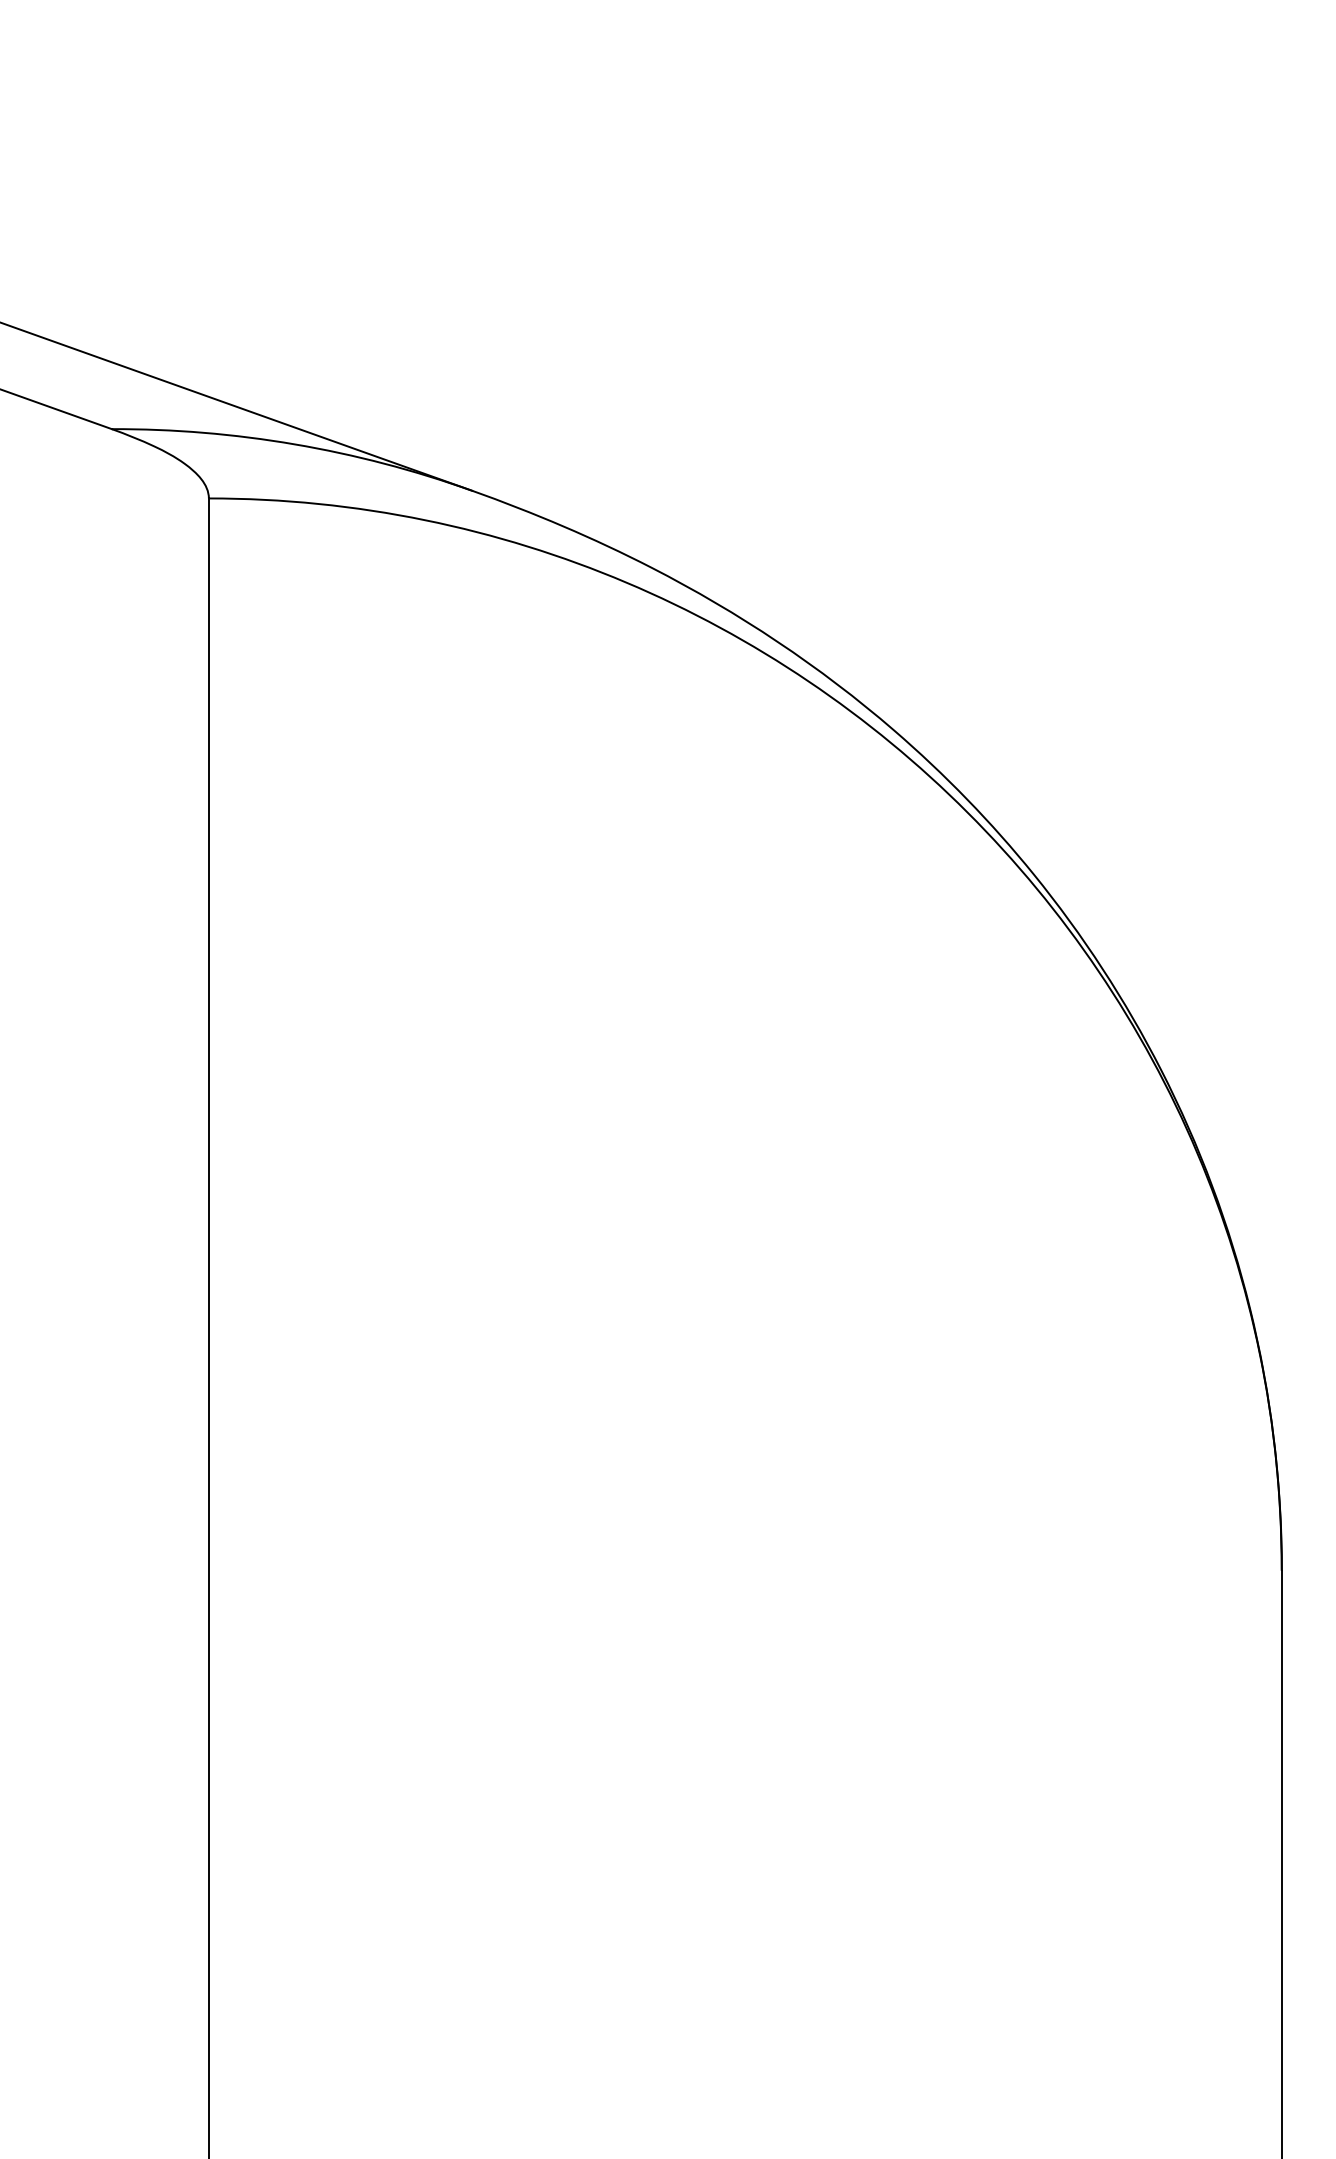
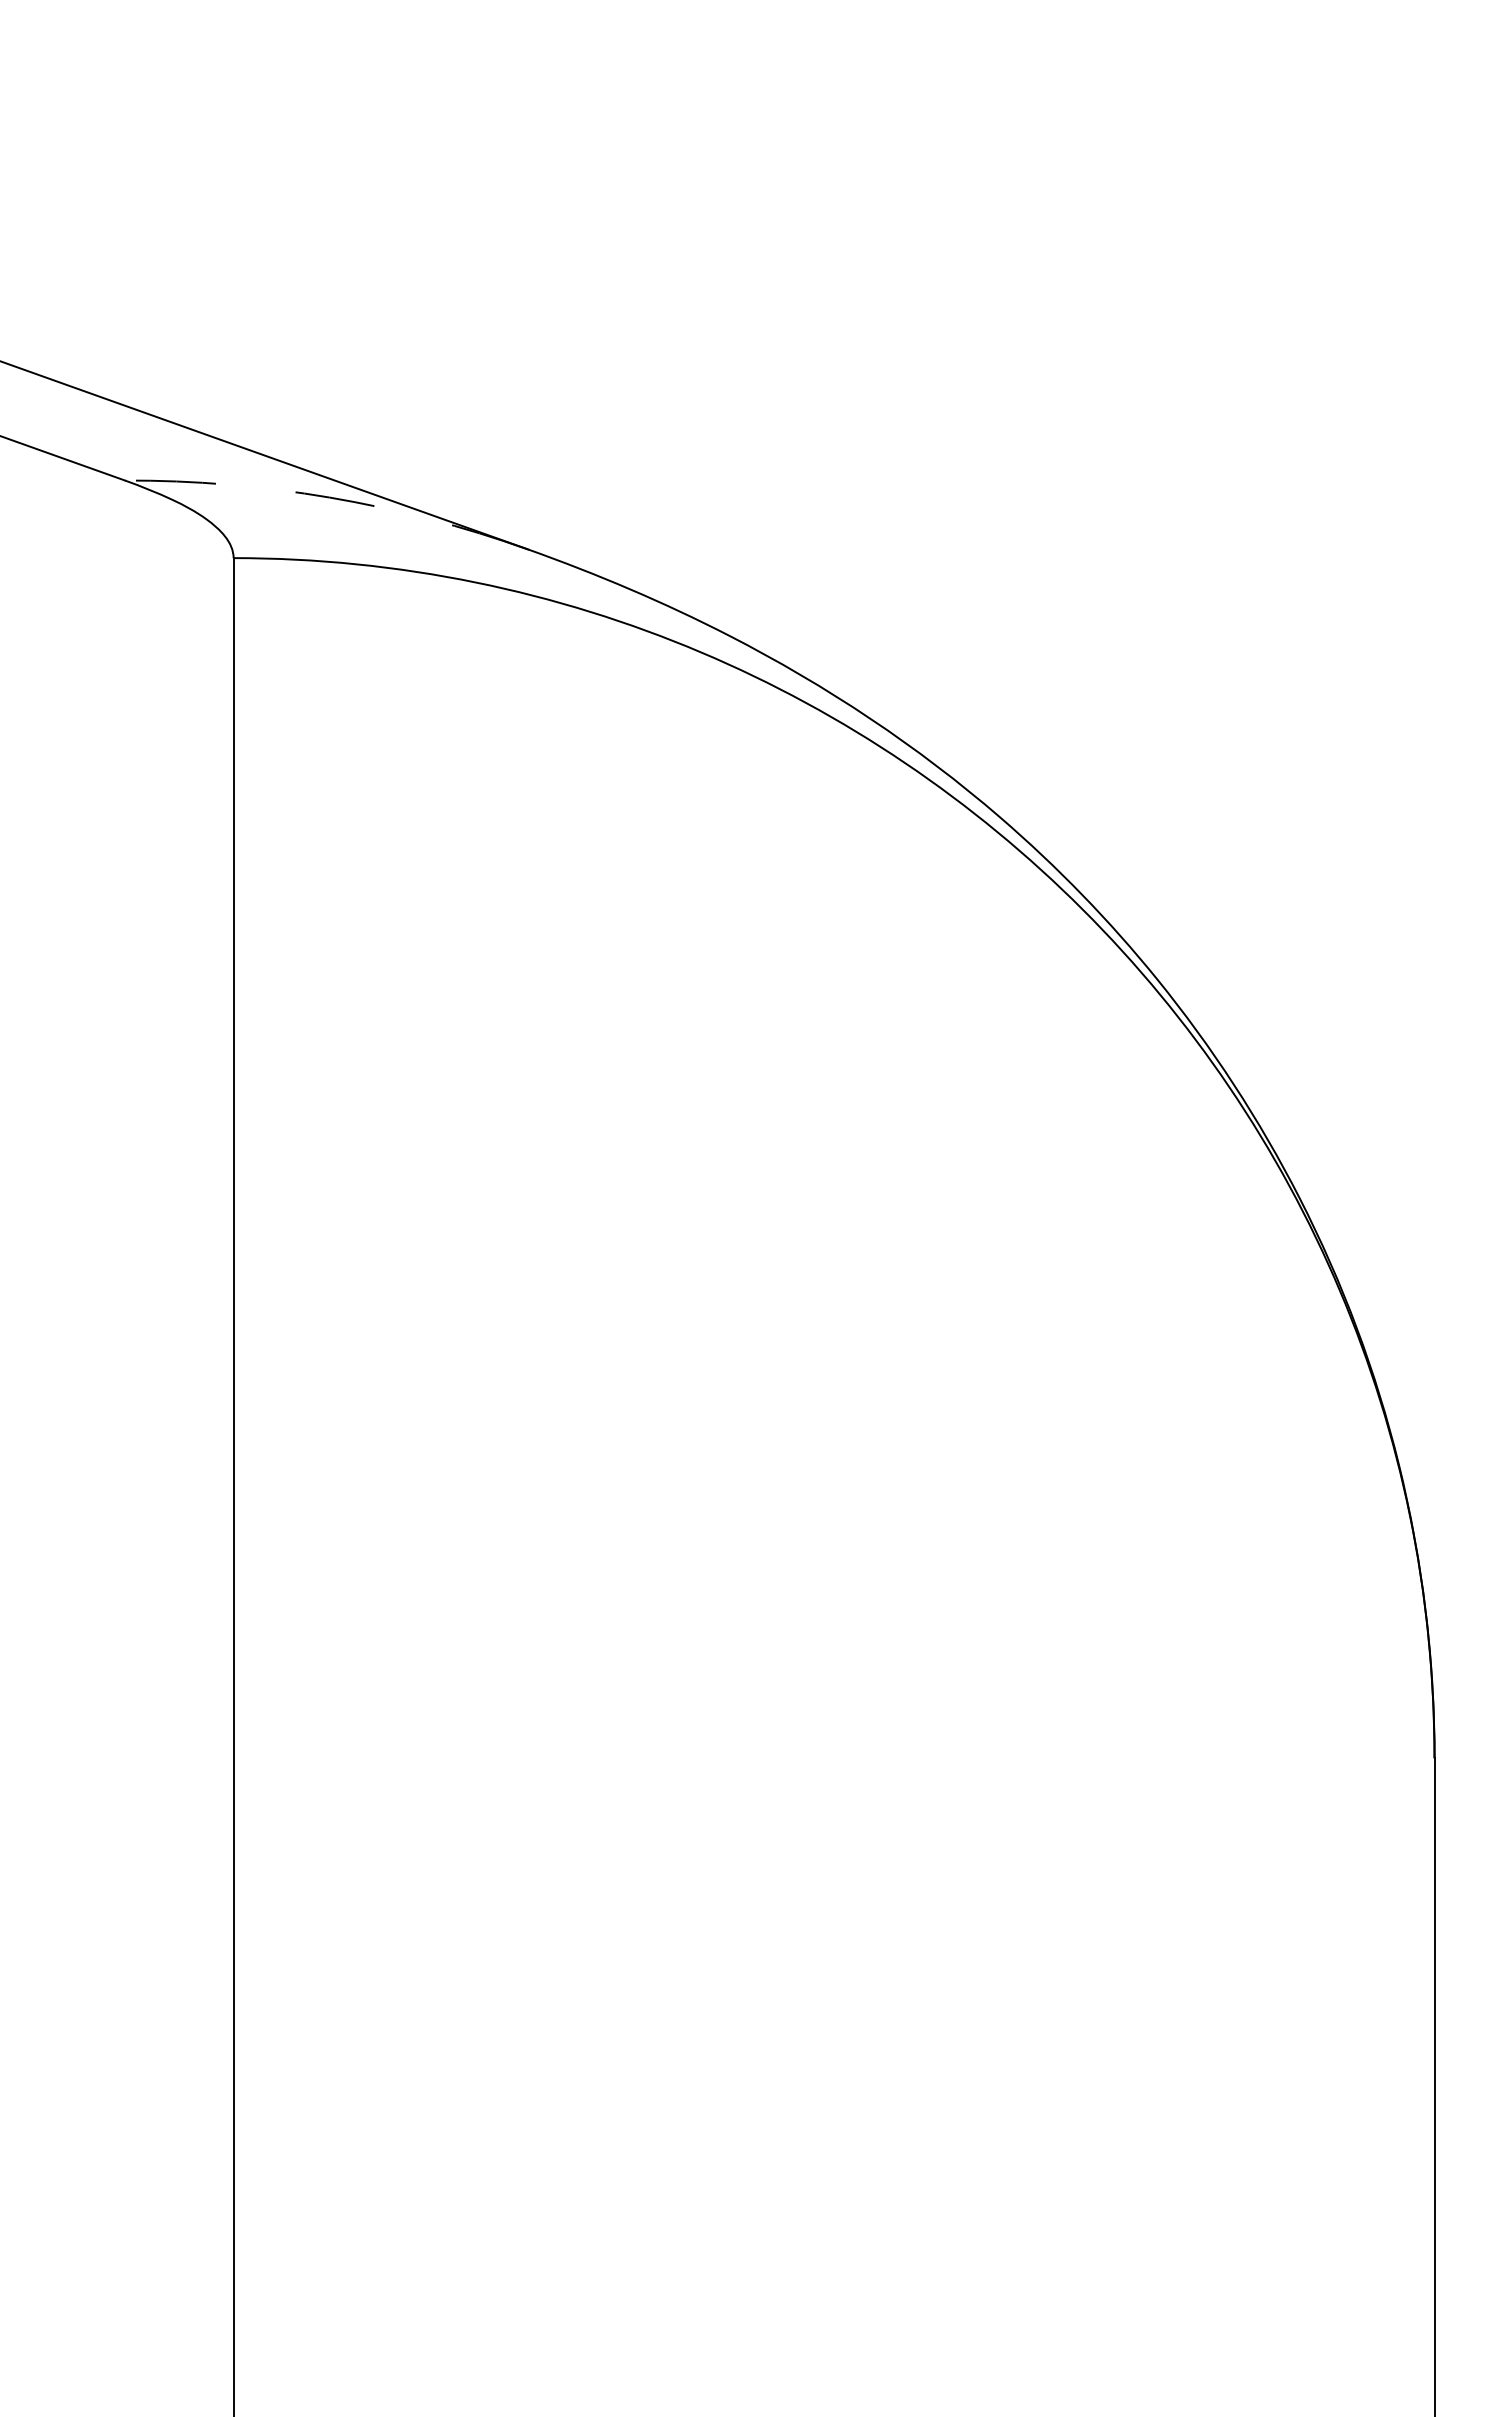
arc: (294, 444) -> (329, 497), solid -> dashed

